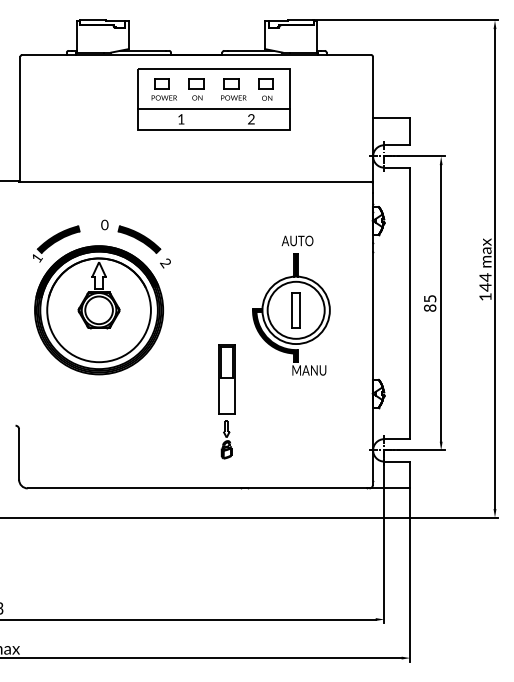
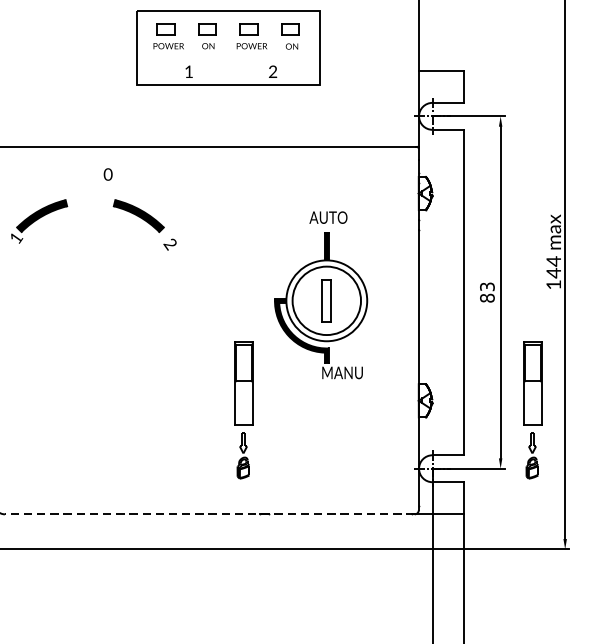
line: (213, 109) -> (227, 60), removed
text: (104, 224) -> (107, 173), moved
text: (429, 298) -> (486, 286), 85 -> 83
part: (99, 310) -> (90, 301), removed
part: (467, 401) -> (532, 410), added
line: (198, 488) -> (209, 514), solid -> dashed

